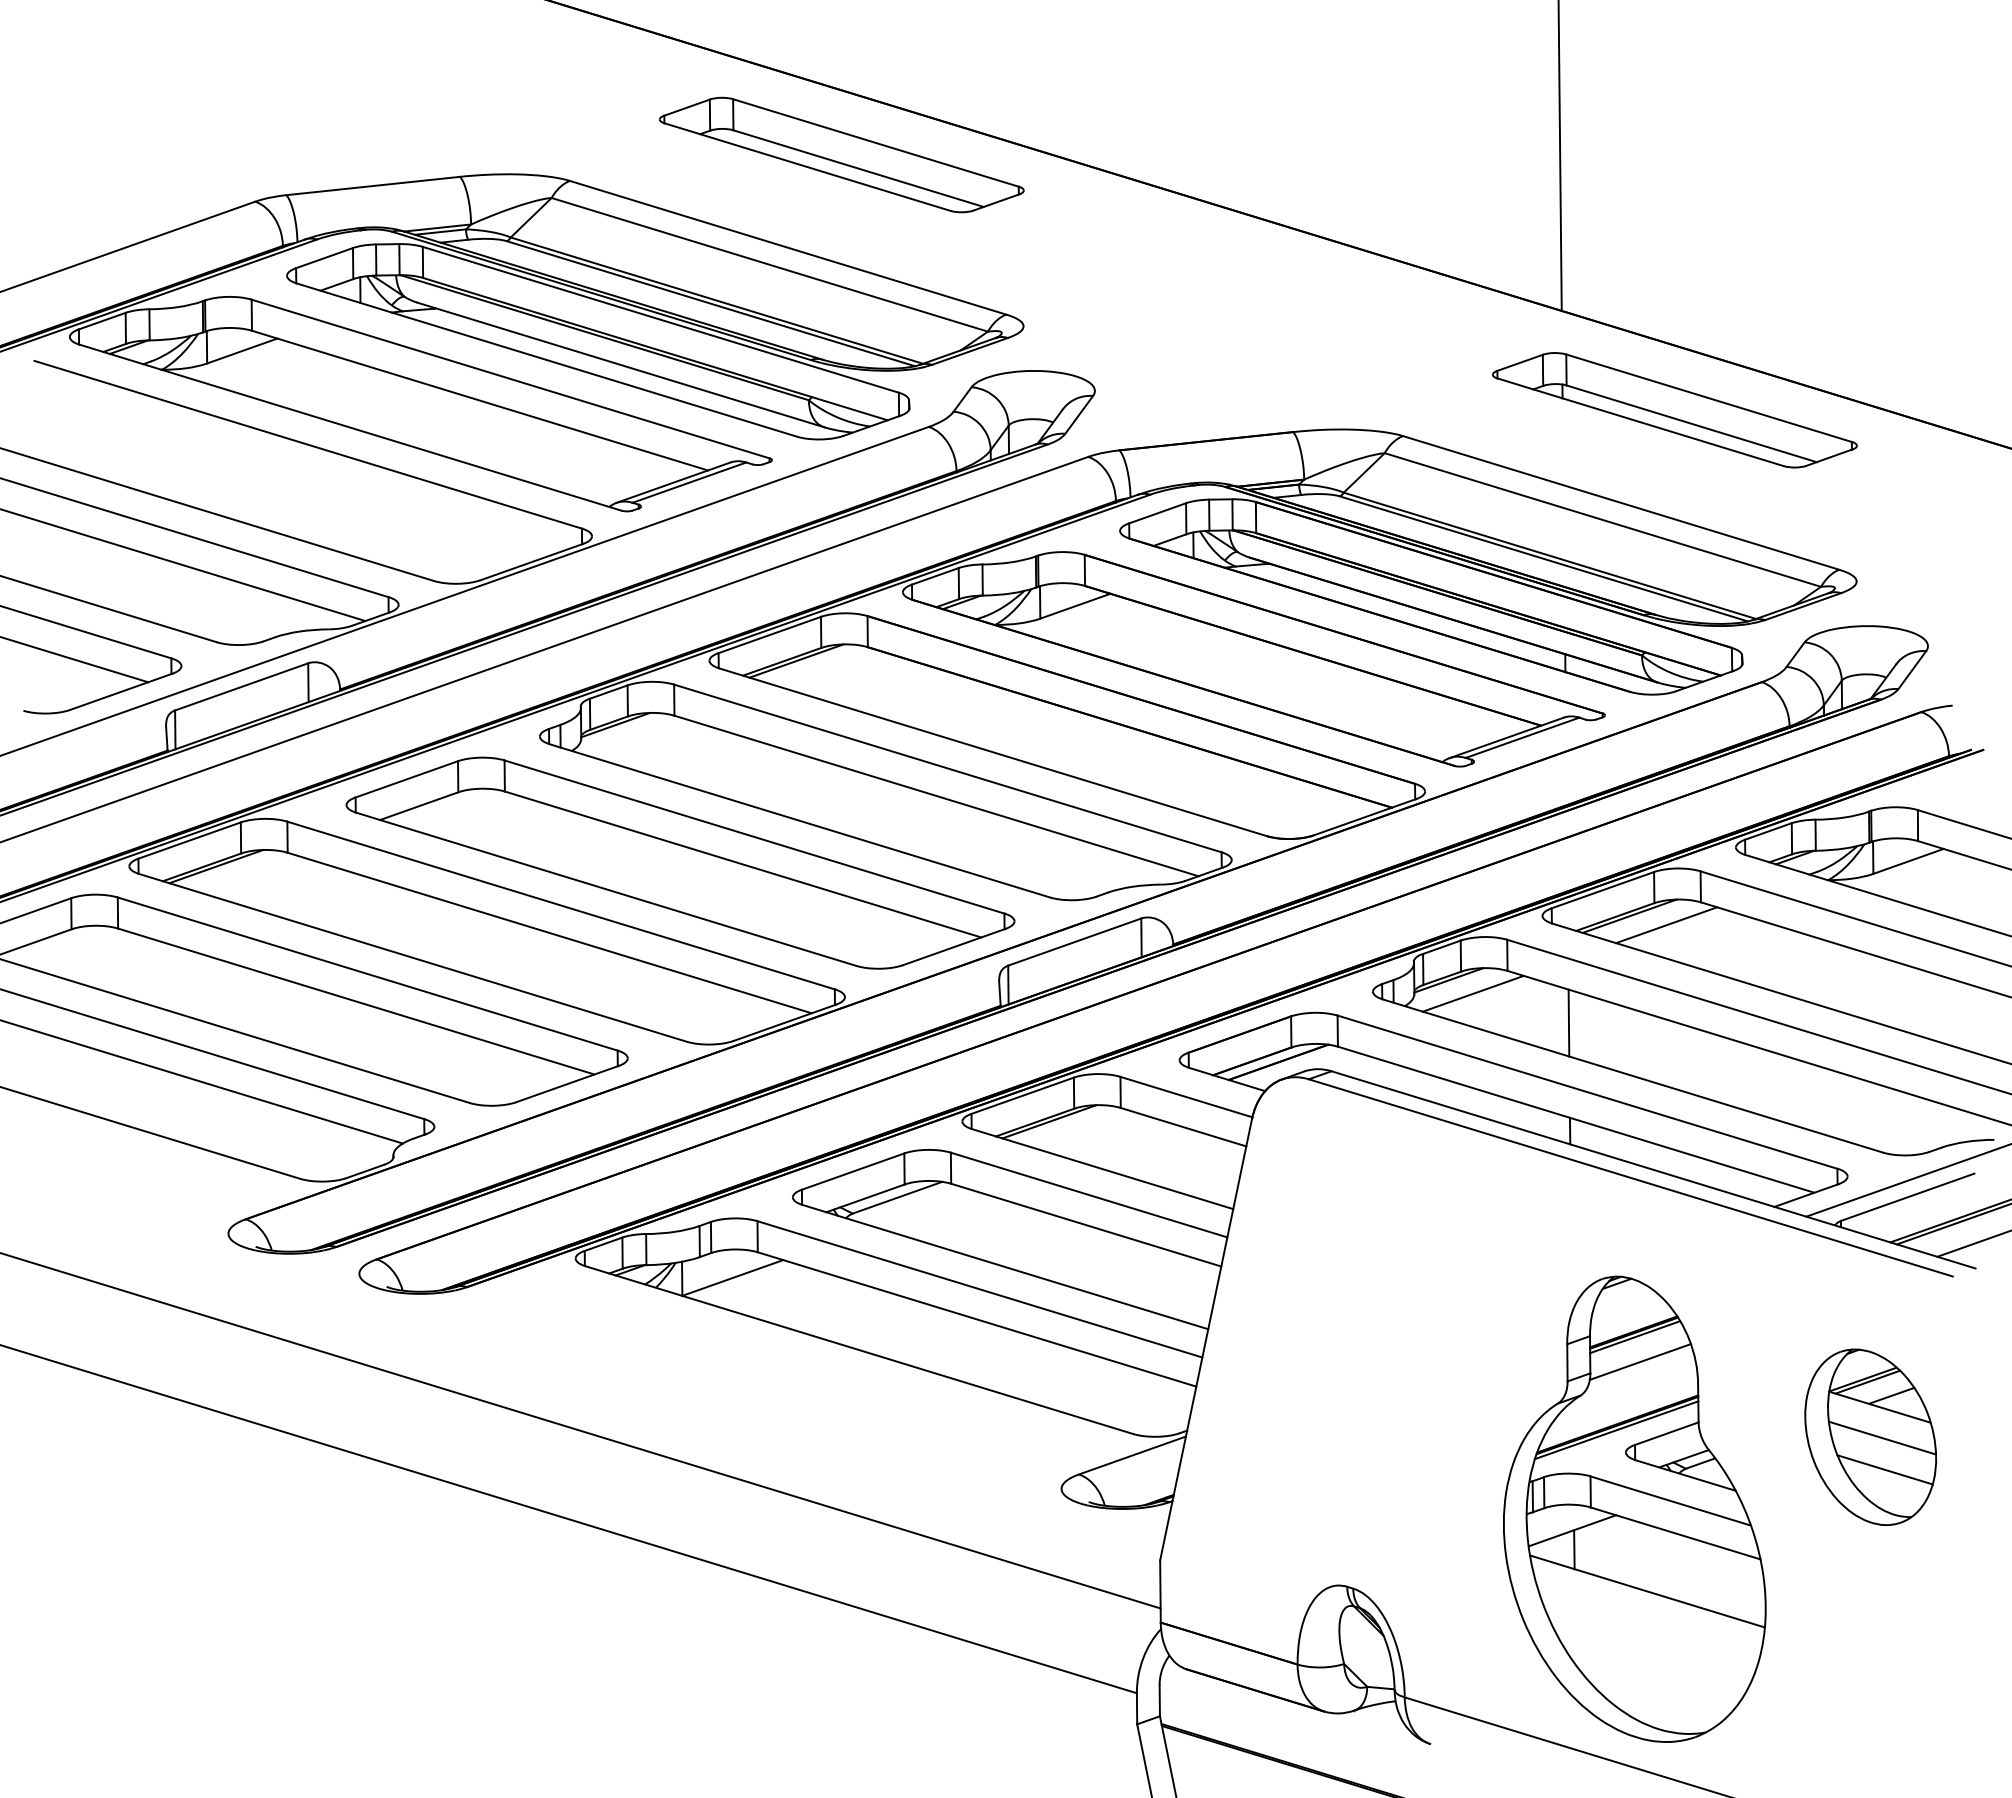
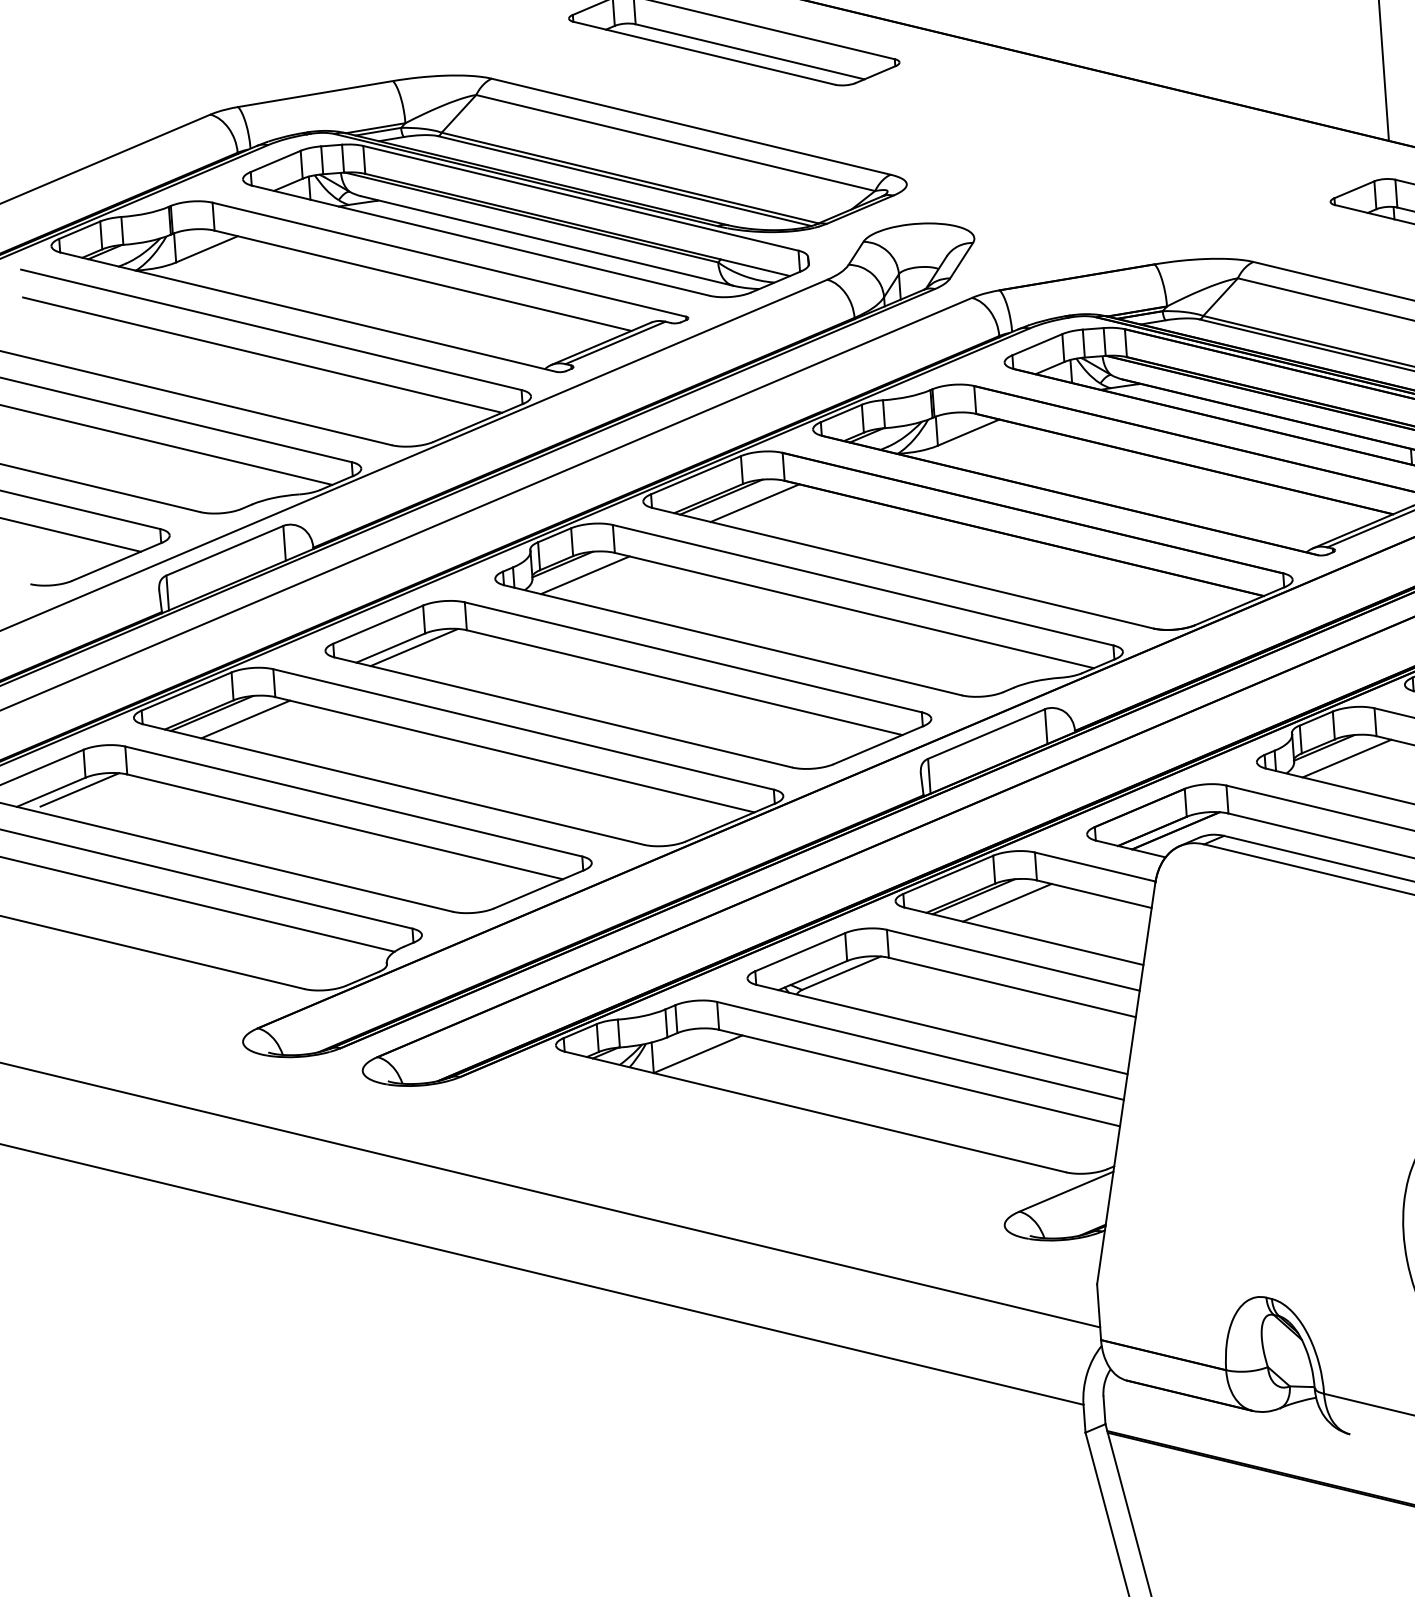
line: (296, 472) -> (262, 355), added
line: (833, 669) -> (755, 502), added
line: (639, 738) -> (584, 575), added
line: (445, 806) -> (414, 646), added
line: (252, 875) -> (244, 719), added
line: (64, 942) -> (79, 789), added
line: (1085, 1130) -> (1006, 902), added

